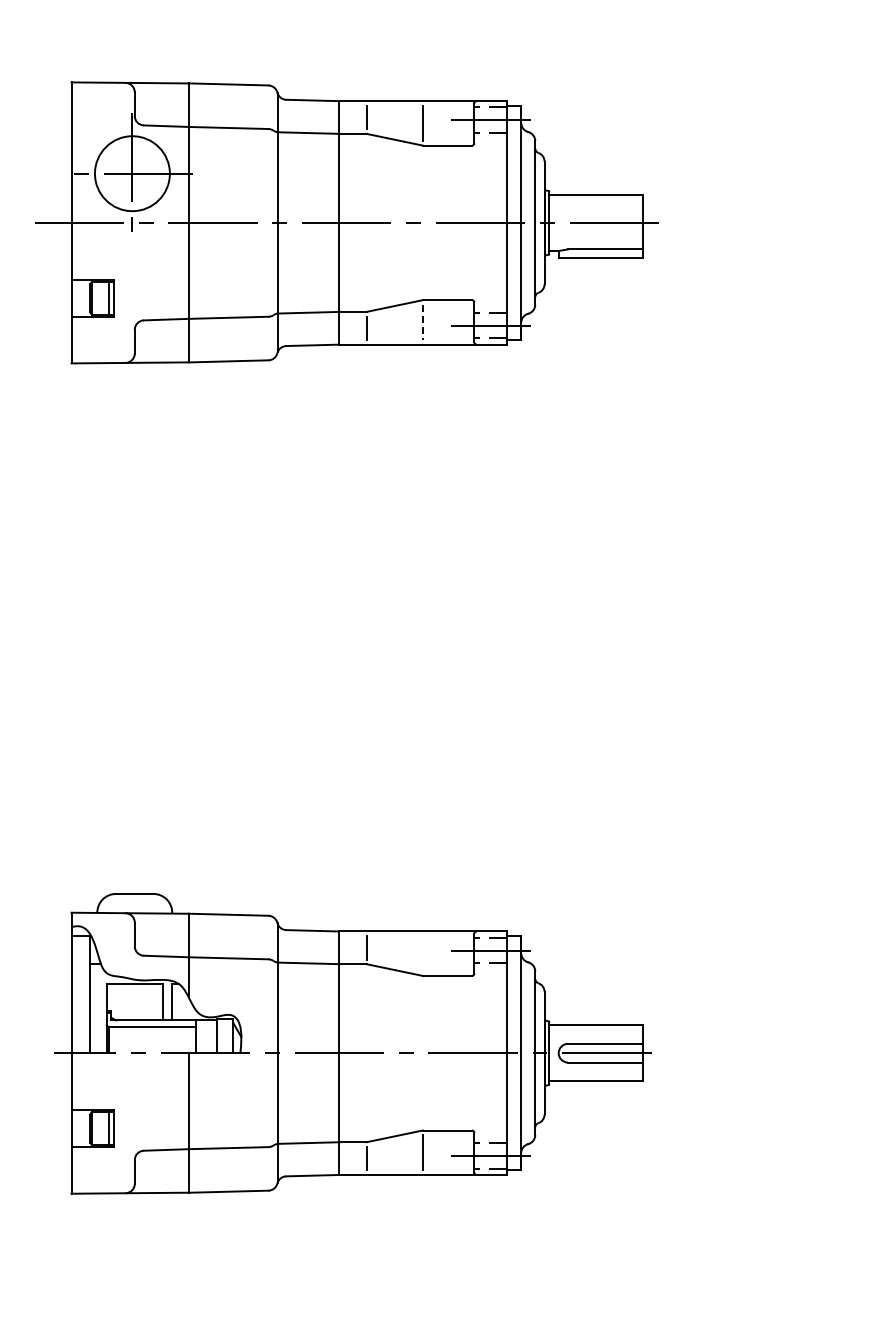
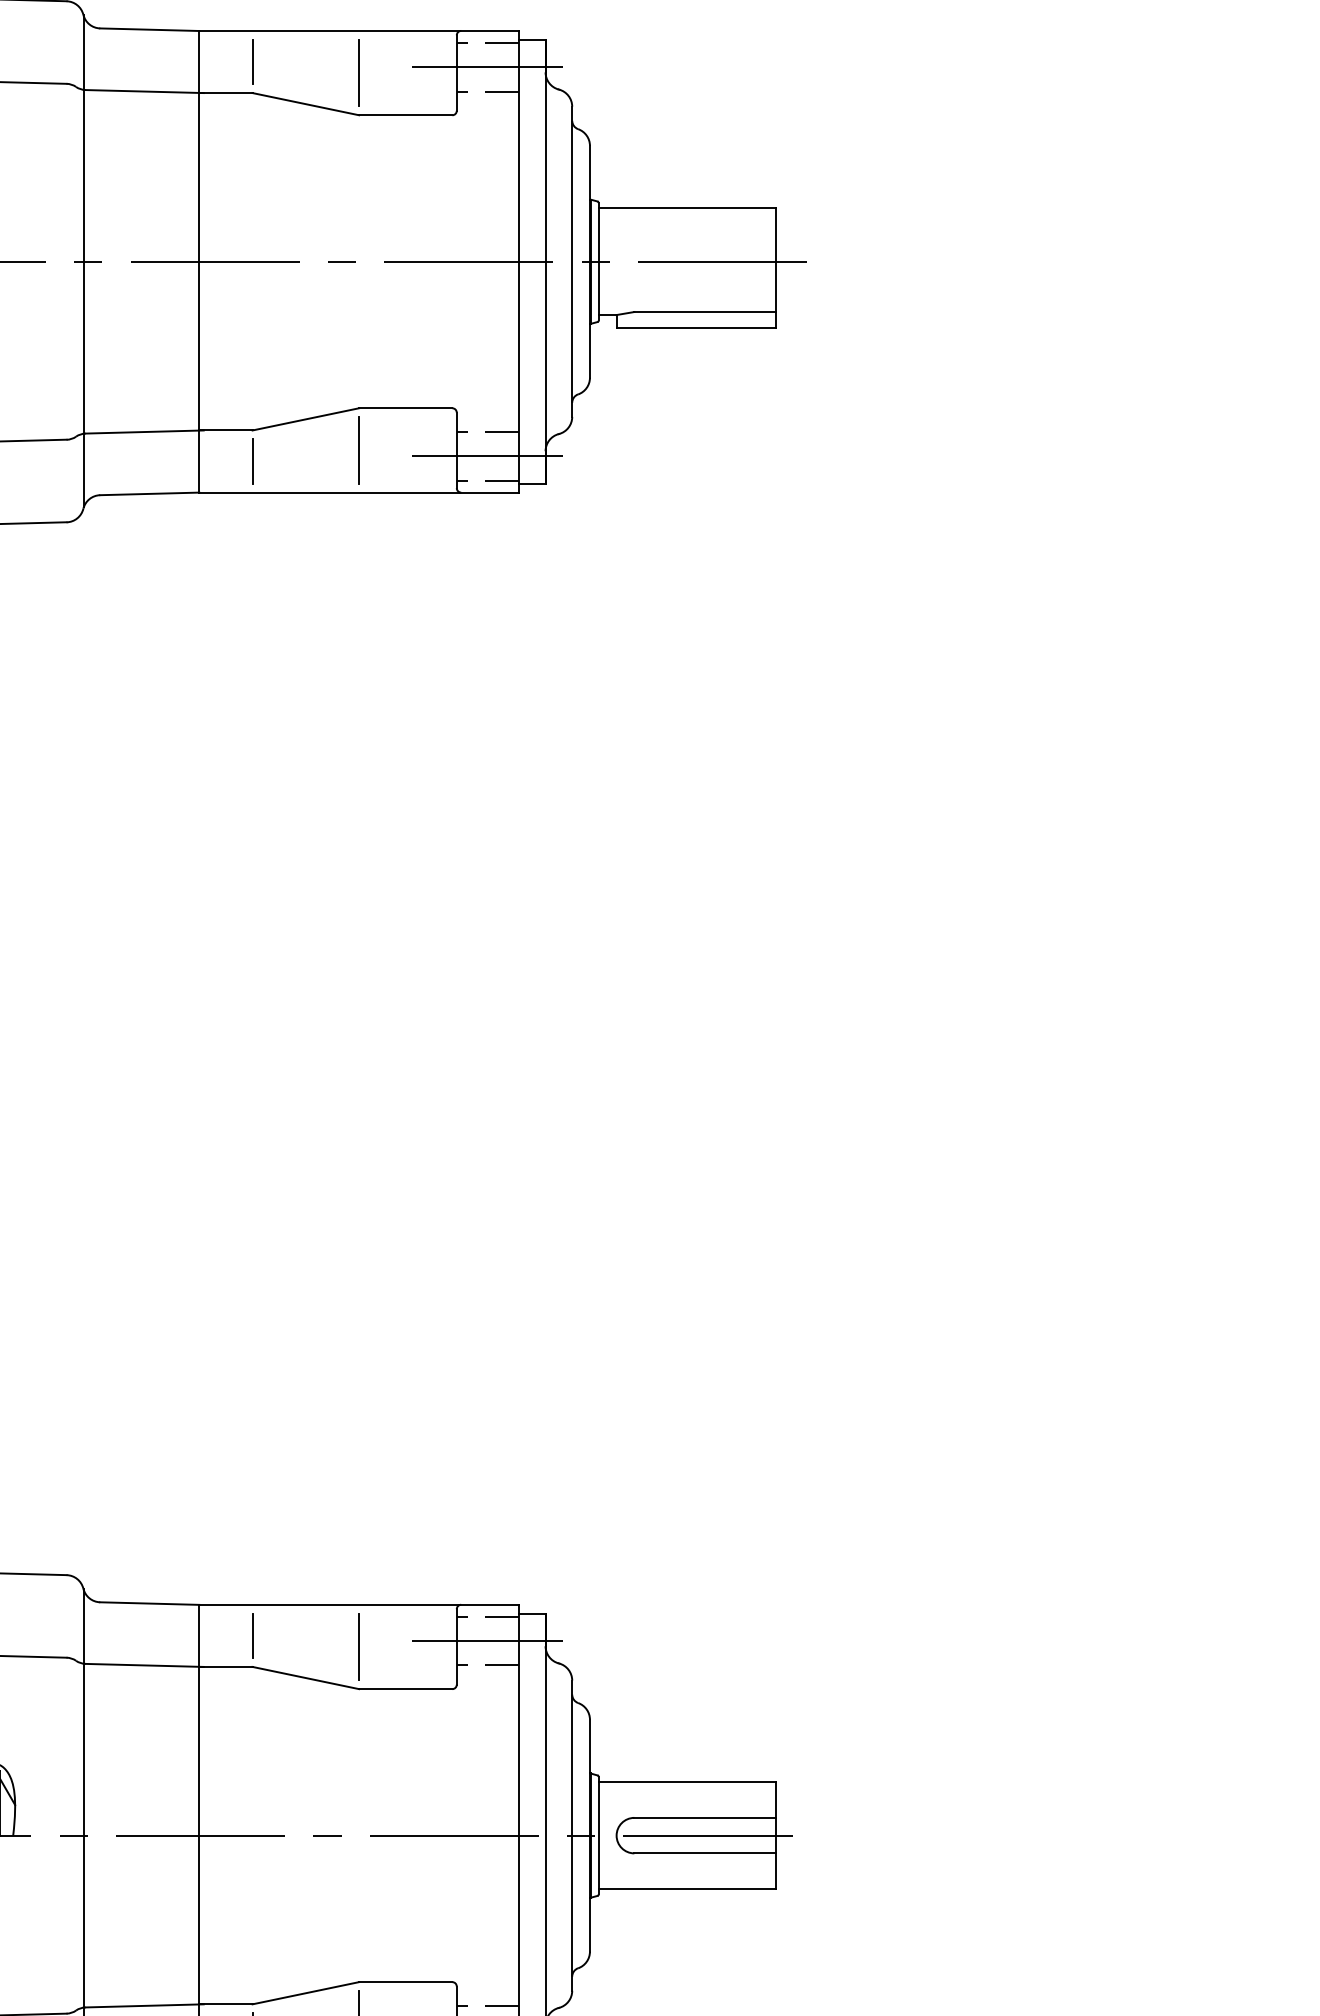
line: (422, 322) -> (358, 450), dashed -> solid
line: (422, 953) -> (358, 1646), added

